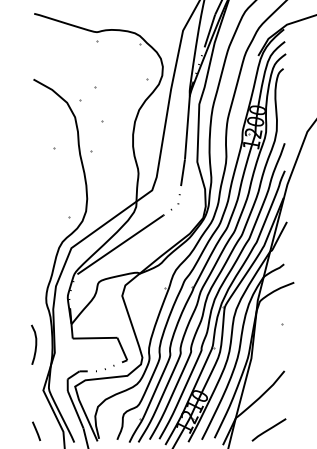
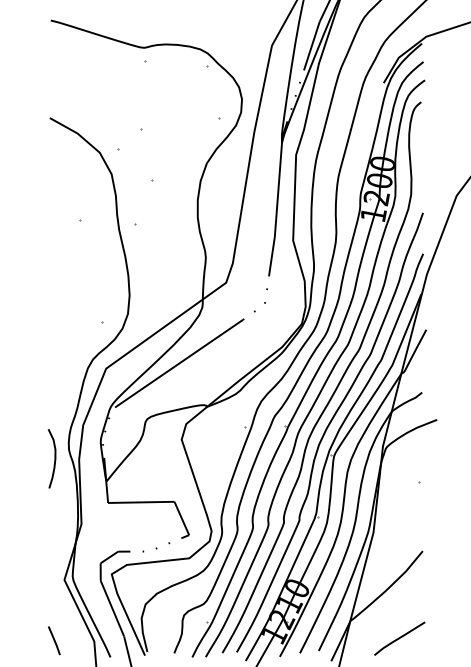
curve: (35, 344) -> (54, 458), moved

